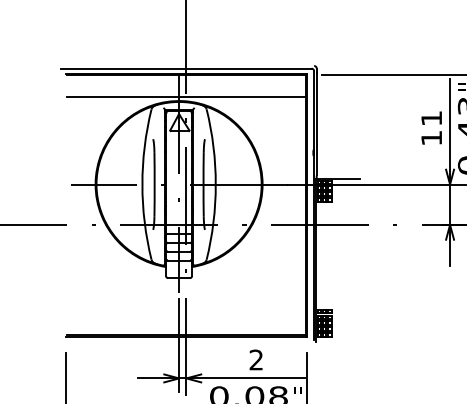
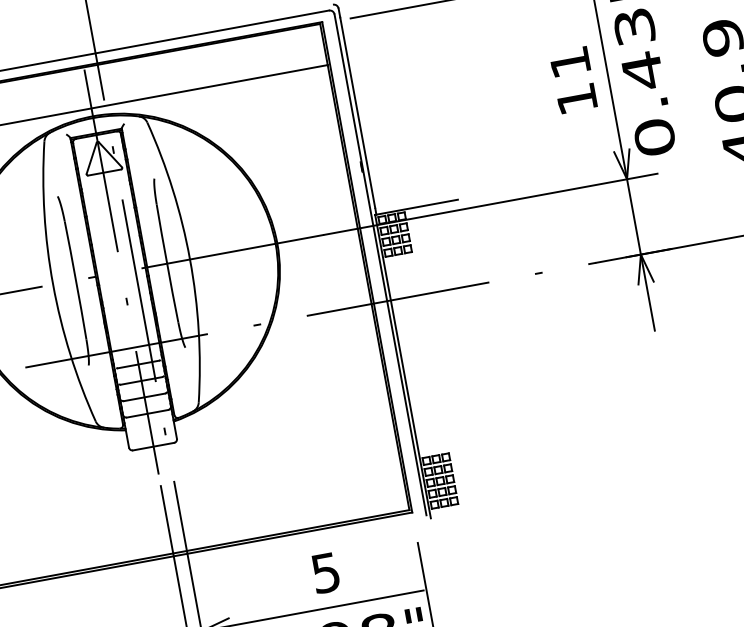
text: (255, 359) -> (324, 572), 2 -> 5

